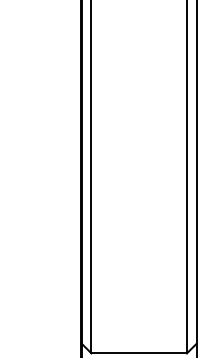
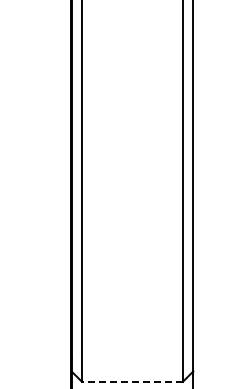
line: (138, 353) -> (131, 381), solid -> dashed

